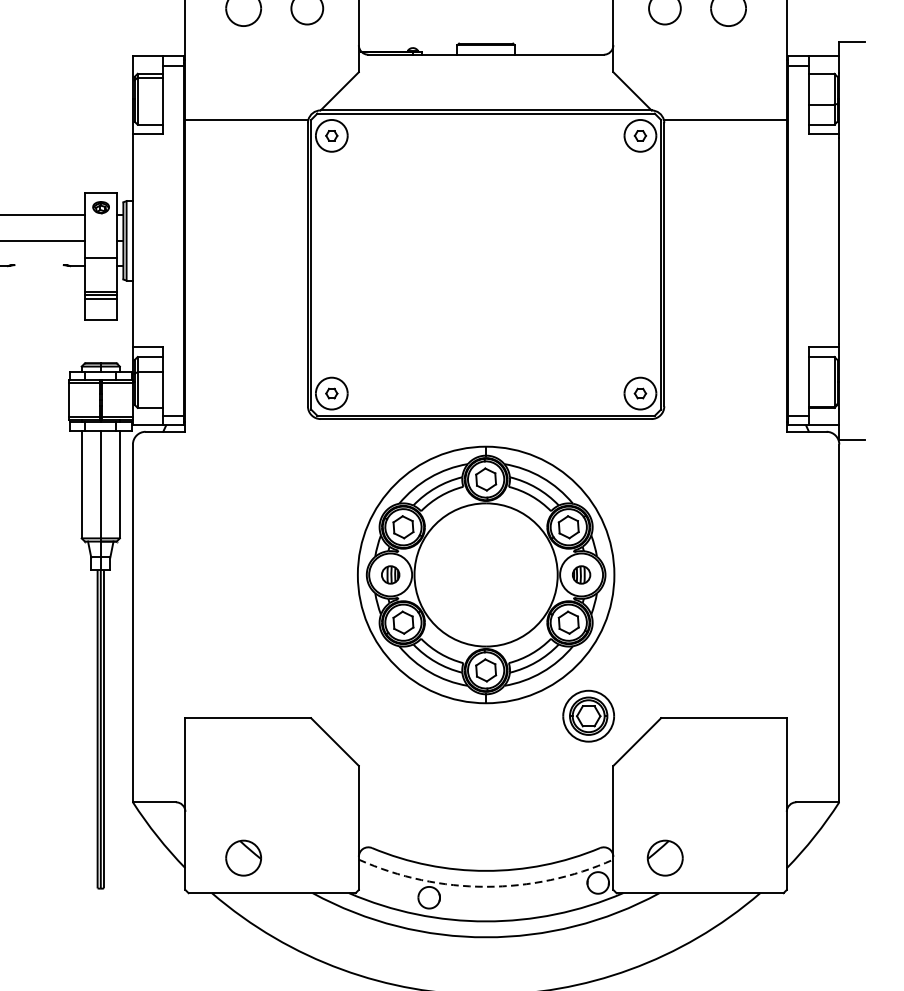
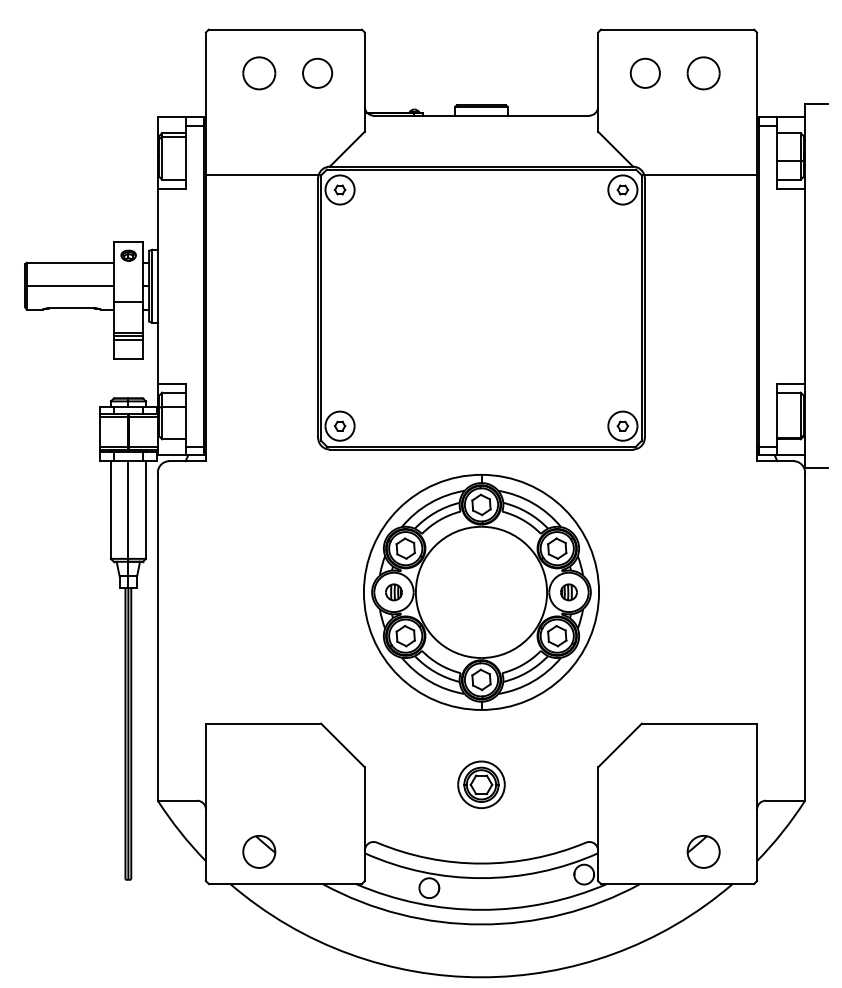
line: (38, 265) -> (71, 308), added
part: (588, 715) -> (481, 784), moved
part: (665, 857) -> (703, 851), moved
arc: (486, 887) -> (481, 878), dashed -> solid

